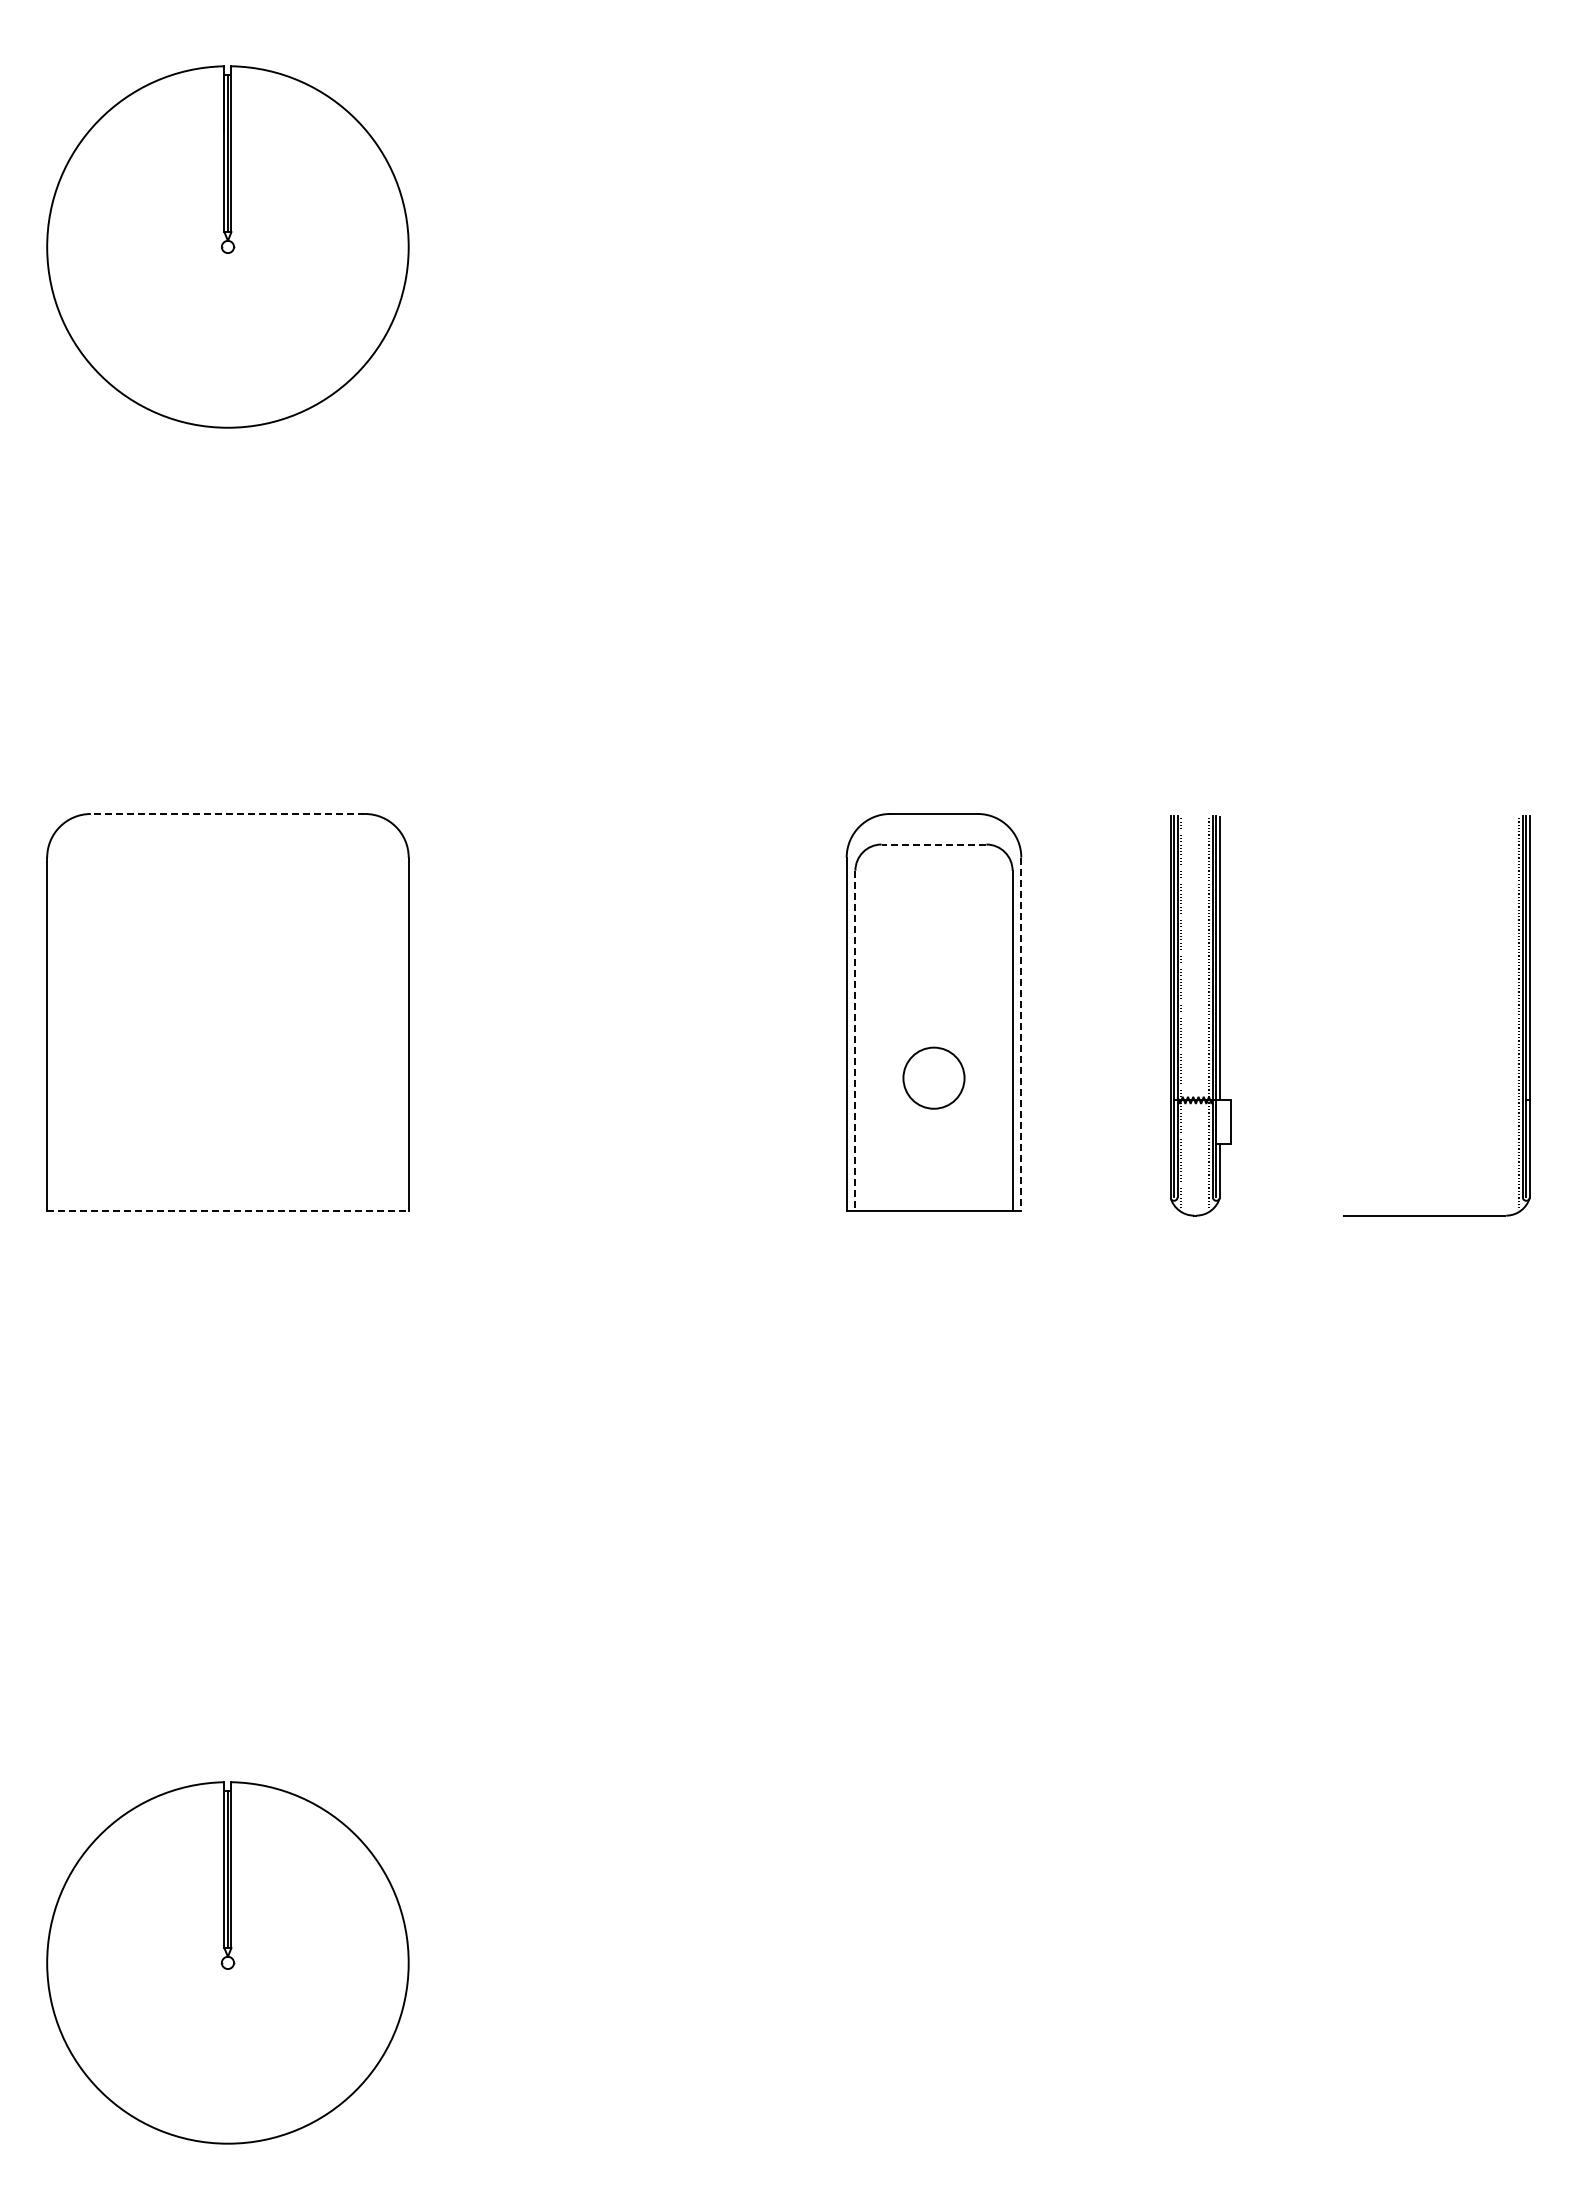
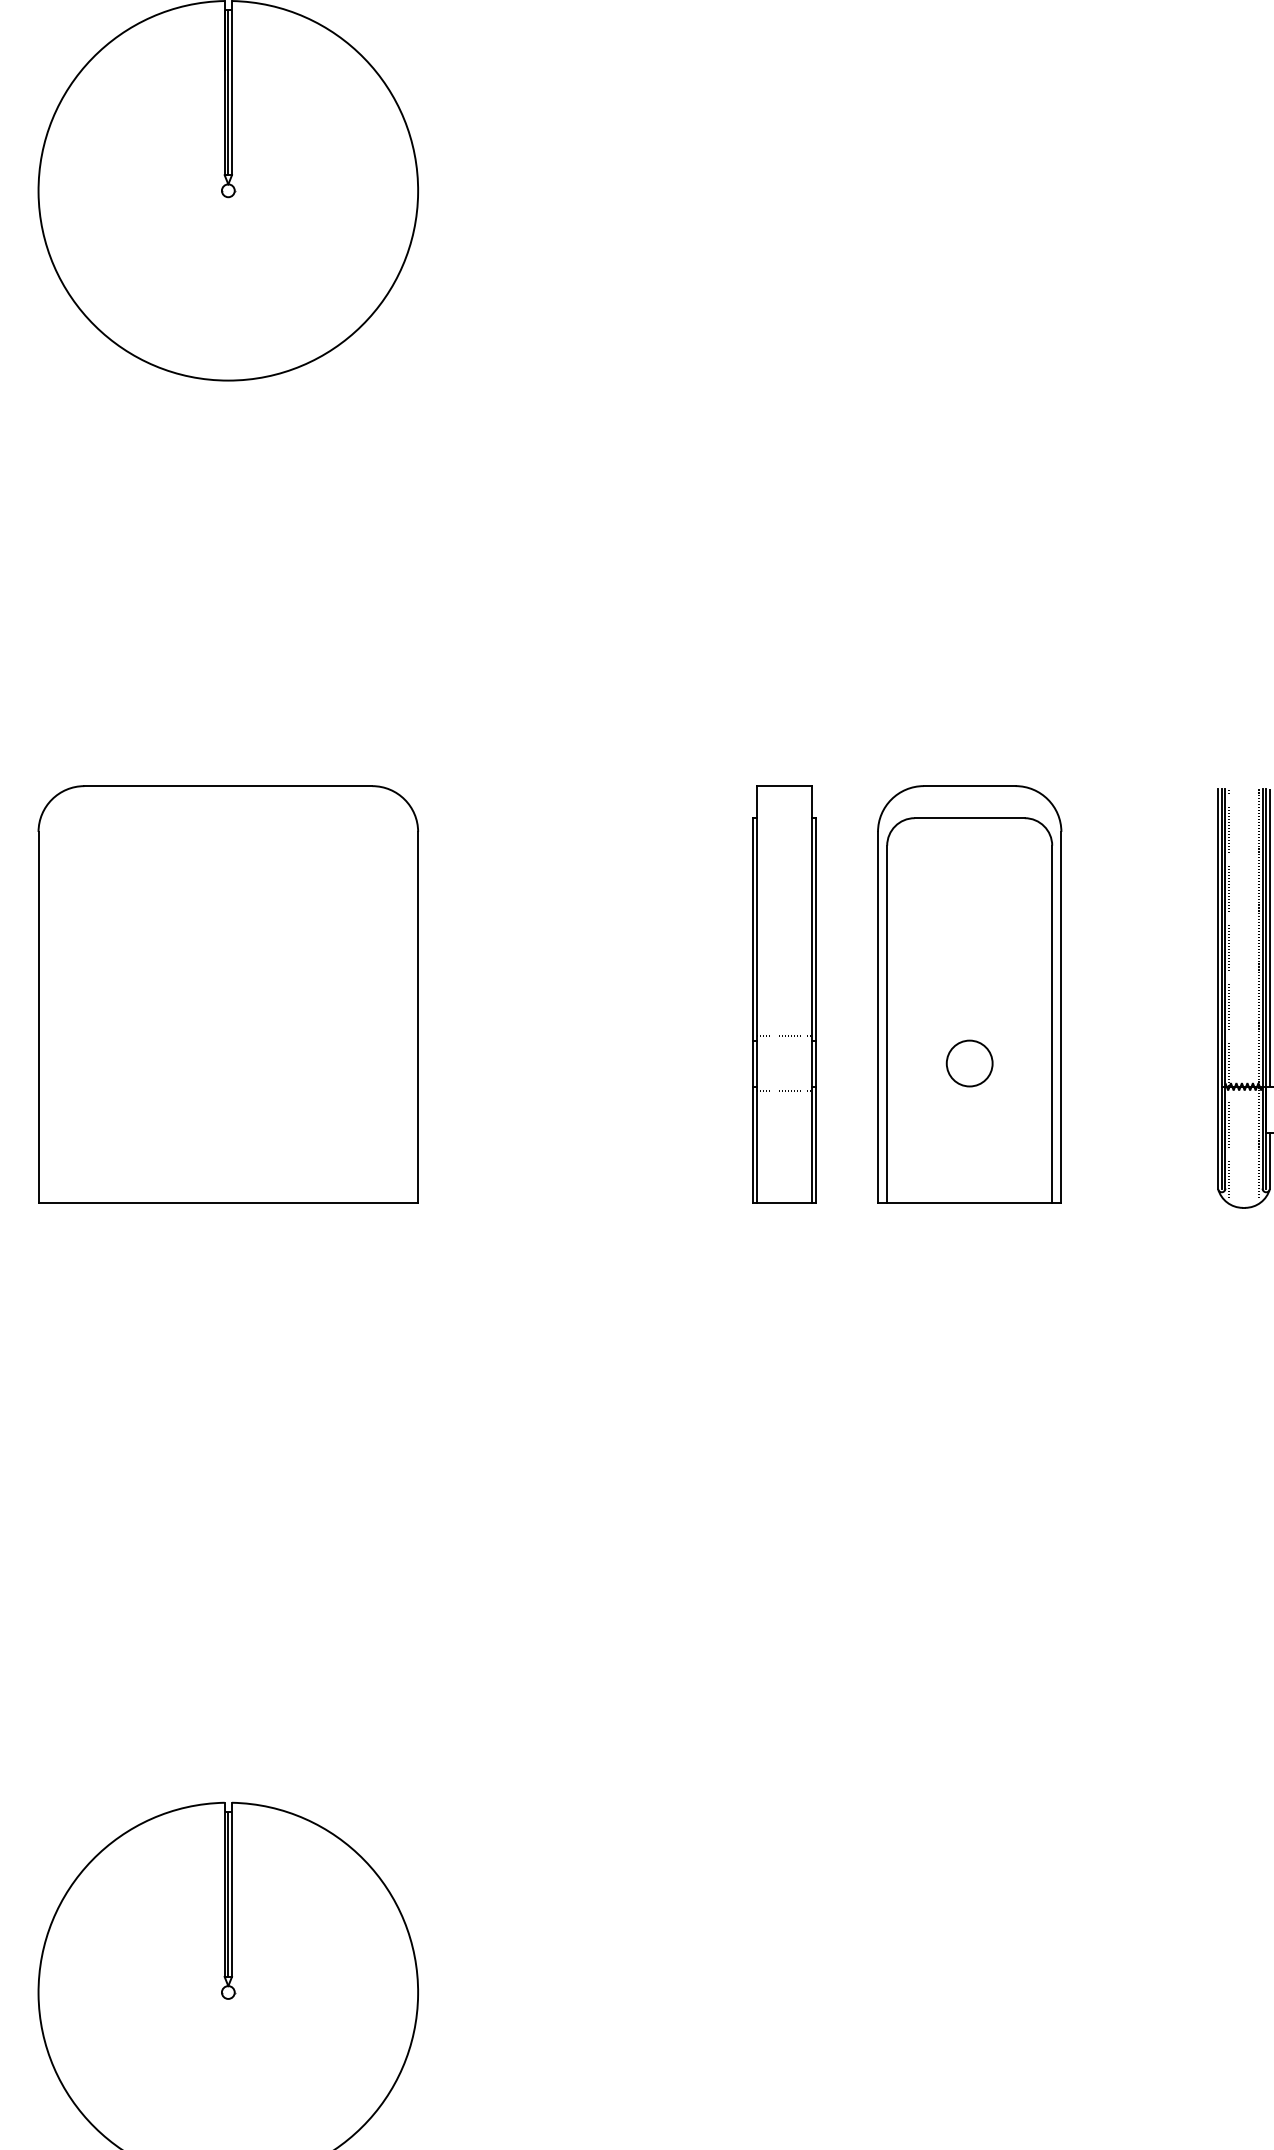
line: (227, 814) -> (227, 786), dashed -> solid
line: (933, 844) -> (969, 818), dashed -> solid
part: (757, 1012) -> (784, 994), added
line: (1021, 1034) -> (1061, 1017), dashed -> solid
line: (855, 1041) -> (887, 1025), dashed -> solid
circle: (933, 1078) -> (969, 1063), size x0.71
line: (227, 1211) -> (227, 1203), dashed -> solid

